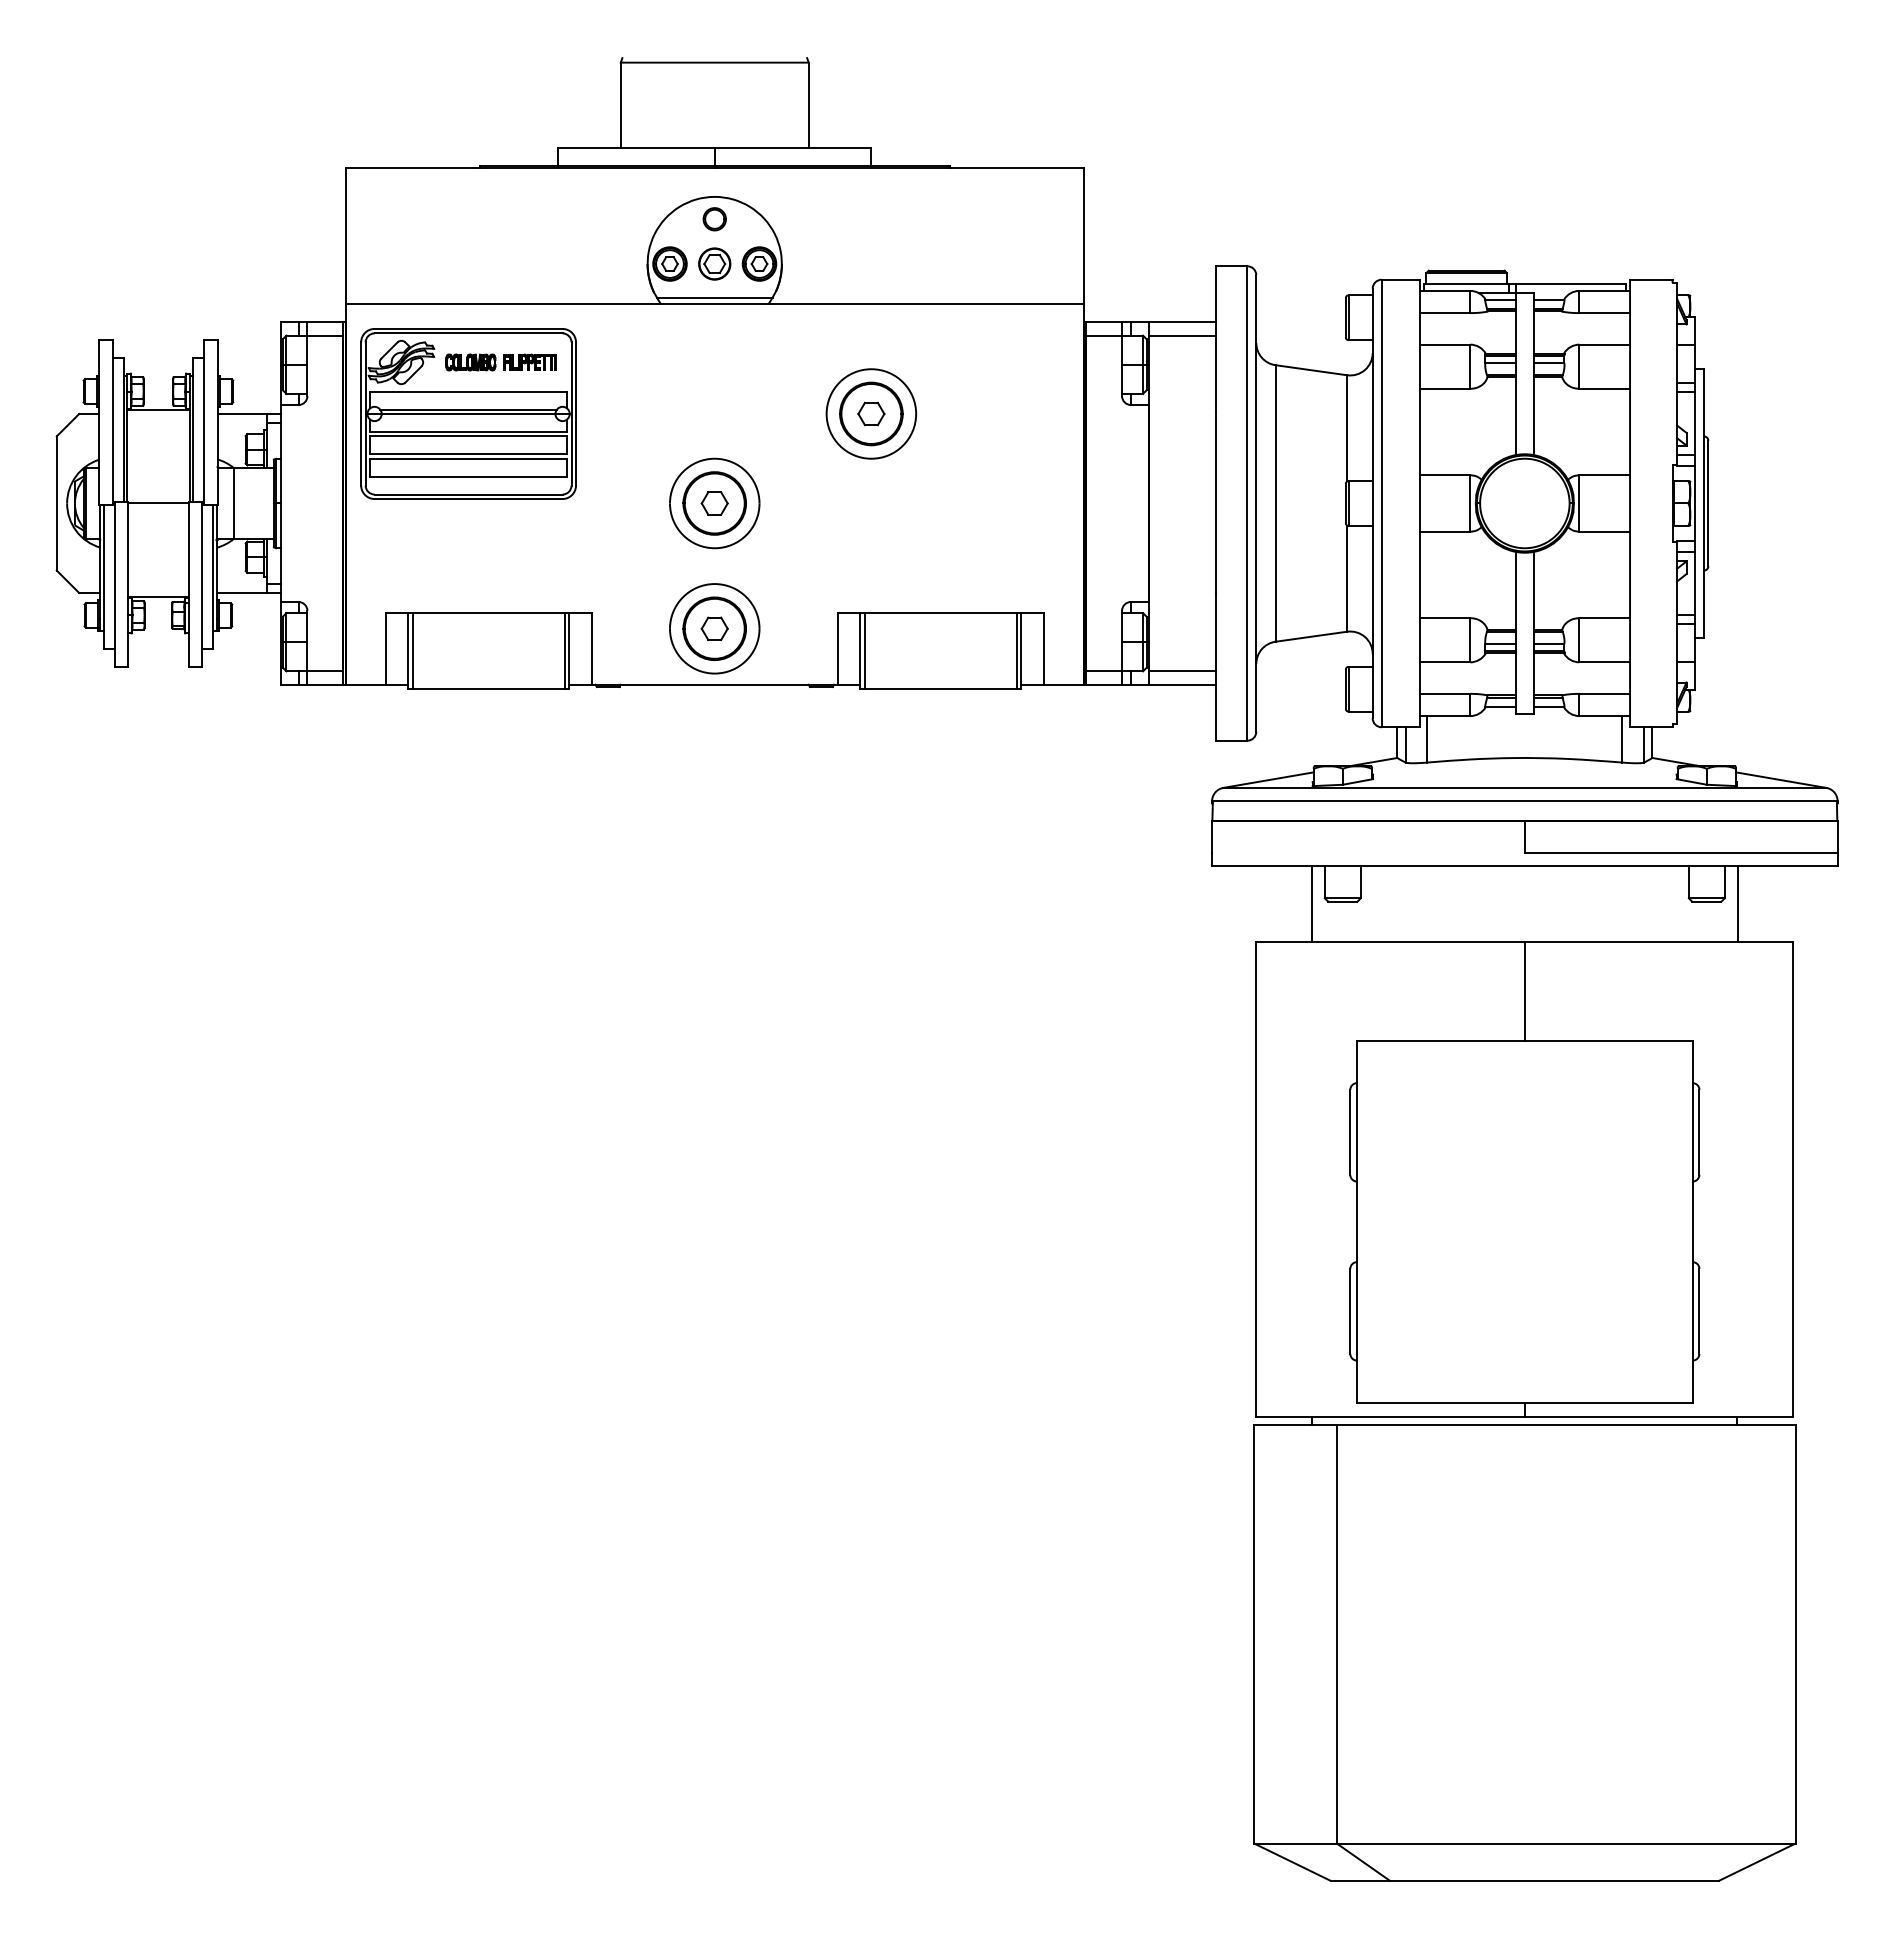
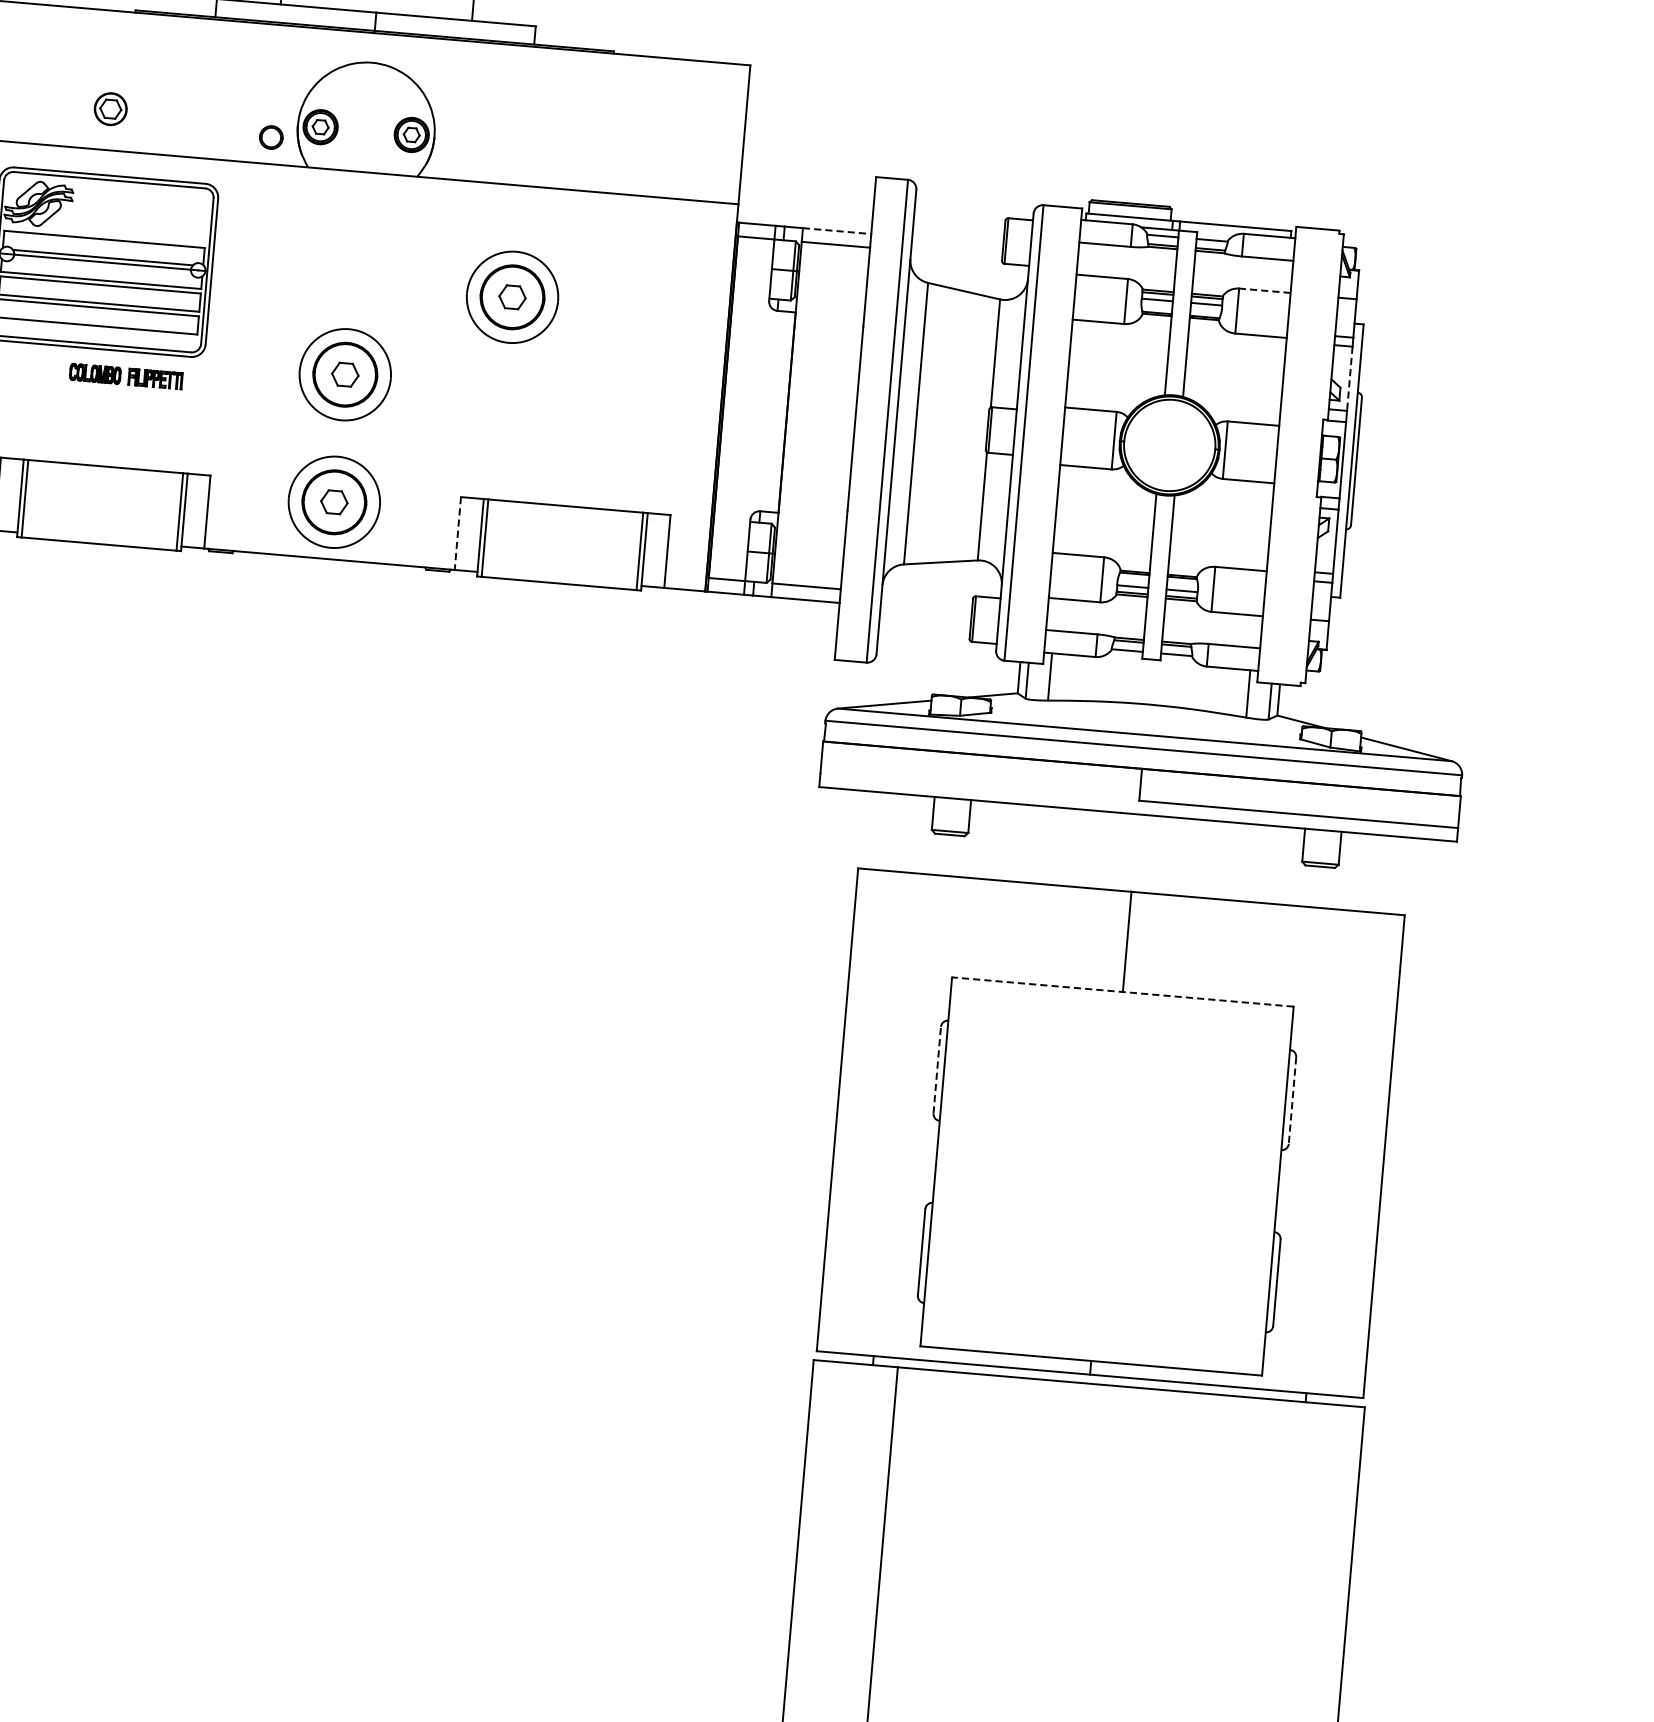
part: (714, 219) -> (271, 137), moved
part: (714, 263) -> (110, 108), moved
line: (714, 297) -> (363, 165), removed
line: (1182, 322) -> (837, 231), solid -> dashed
line: (1604, 344) -> (1264, 290), solid -> dashed
part: (500, 362) -> (125, 376), moved
line: (1694, 423) -> (1349, 378), solid -> dashed
line: (837, 648) -> (457, 533), solid -> dashed
line: (1311, 904) -> (917, 834), removed
line: (1738, 904) -> (1352, 872), removed
line: (1524, 1040) -> (1122, 991), solid -> dashed
line: (1350, 1132) -> (937, 1070), solid -> dashed
line: (1699, 1132) -> (1292, 1100), solid -> dashed

